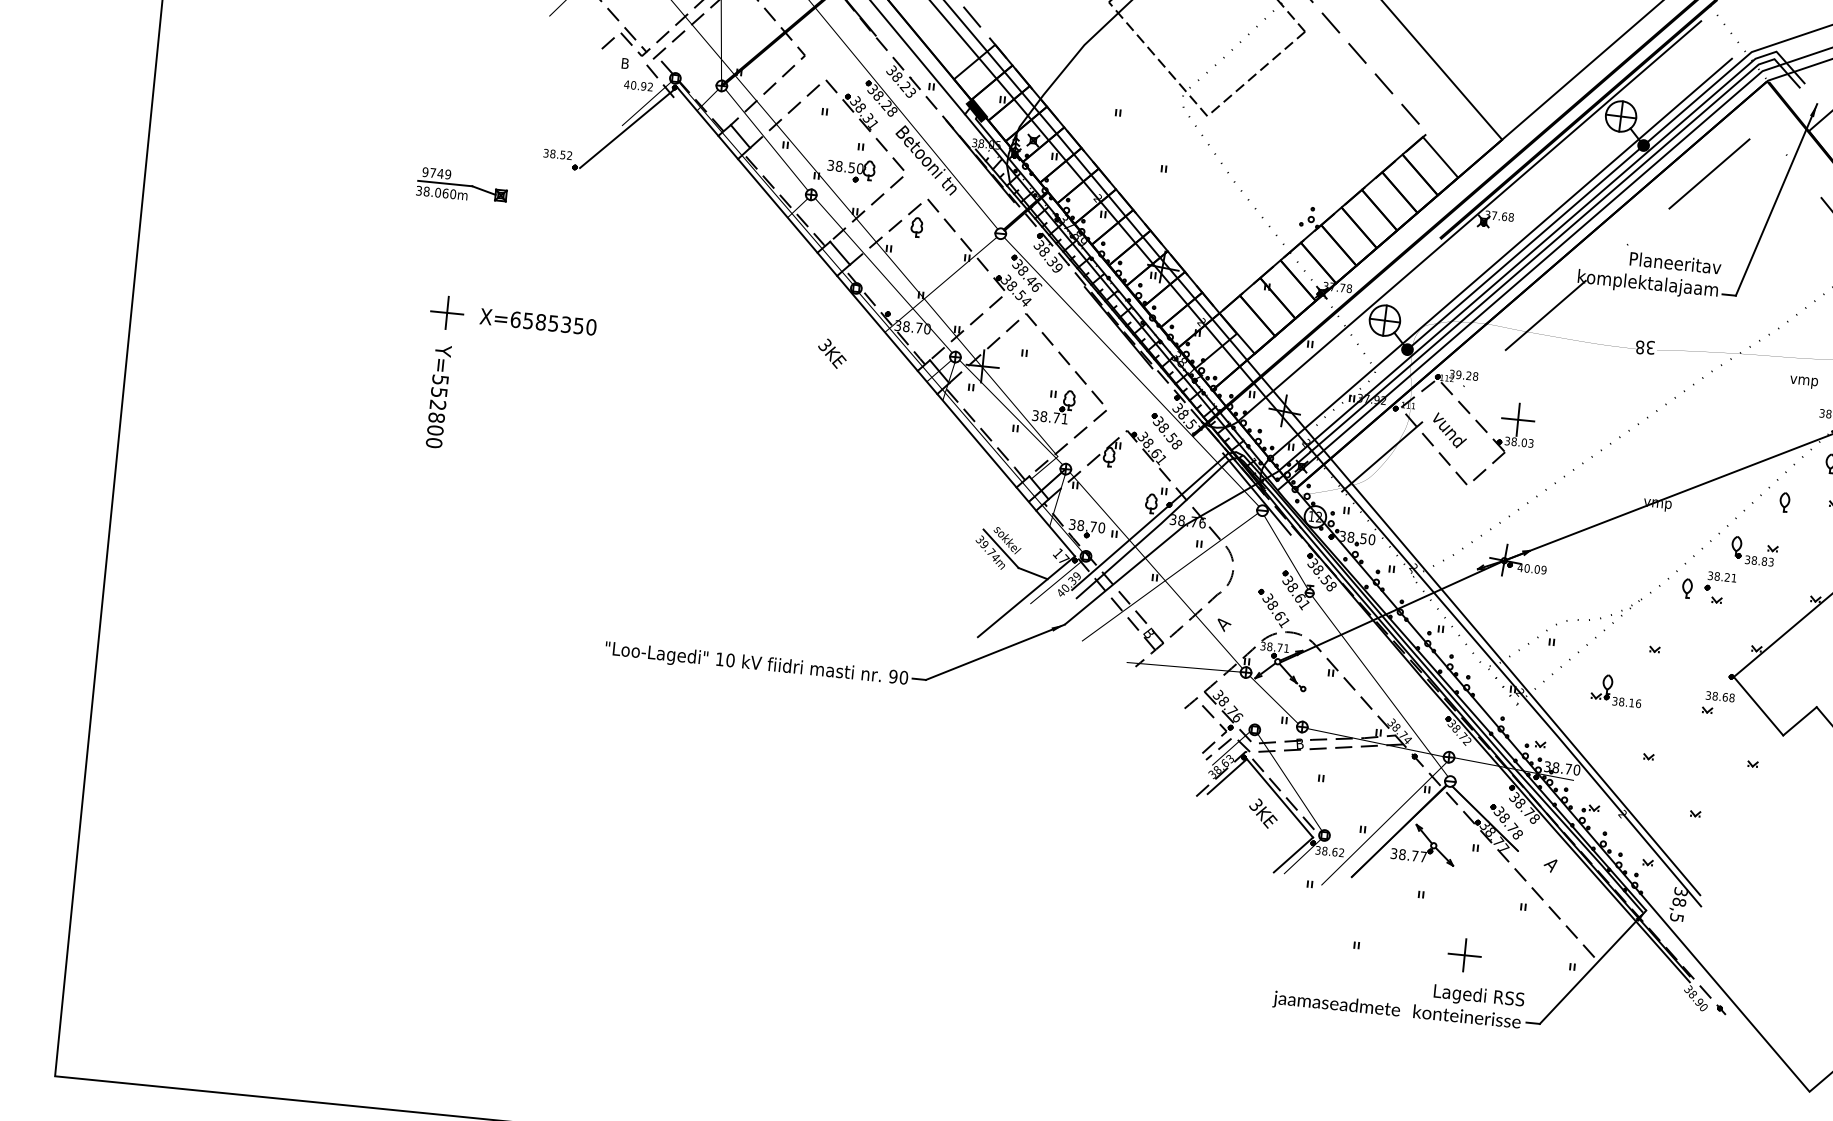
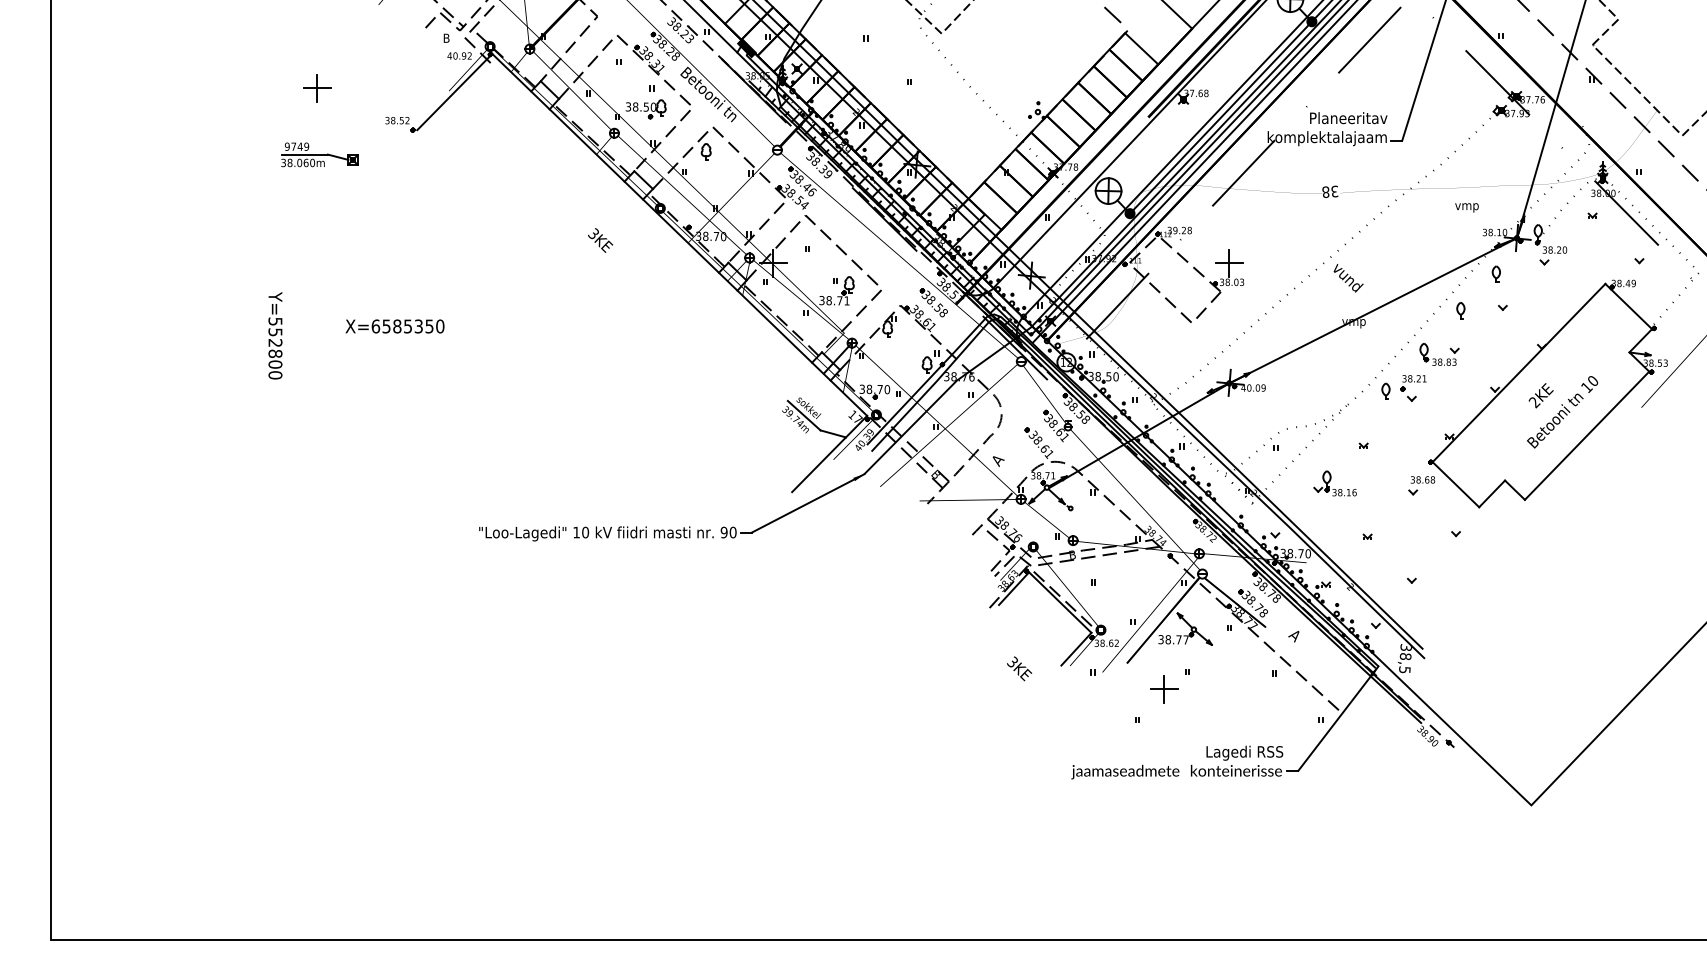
part: (447, 312) -> (317, 88), moved
text: (537, 321) -> (394, 326), moved
text: (832, 353) -> (600, 240), moved
text: (438, 396) -> (275, 335), moved
text: (1449, 430) -> (1348, 278), moved
text: (1263, 813) -> (1019, 668), moved
part: (1465, 955) -> (1164, 689), moved

